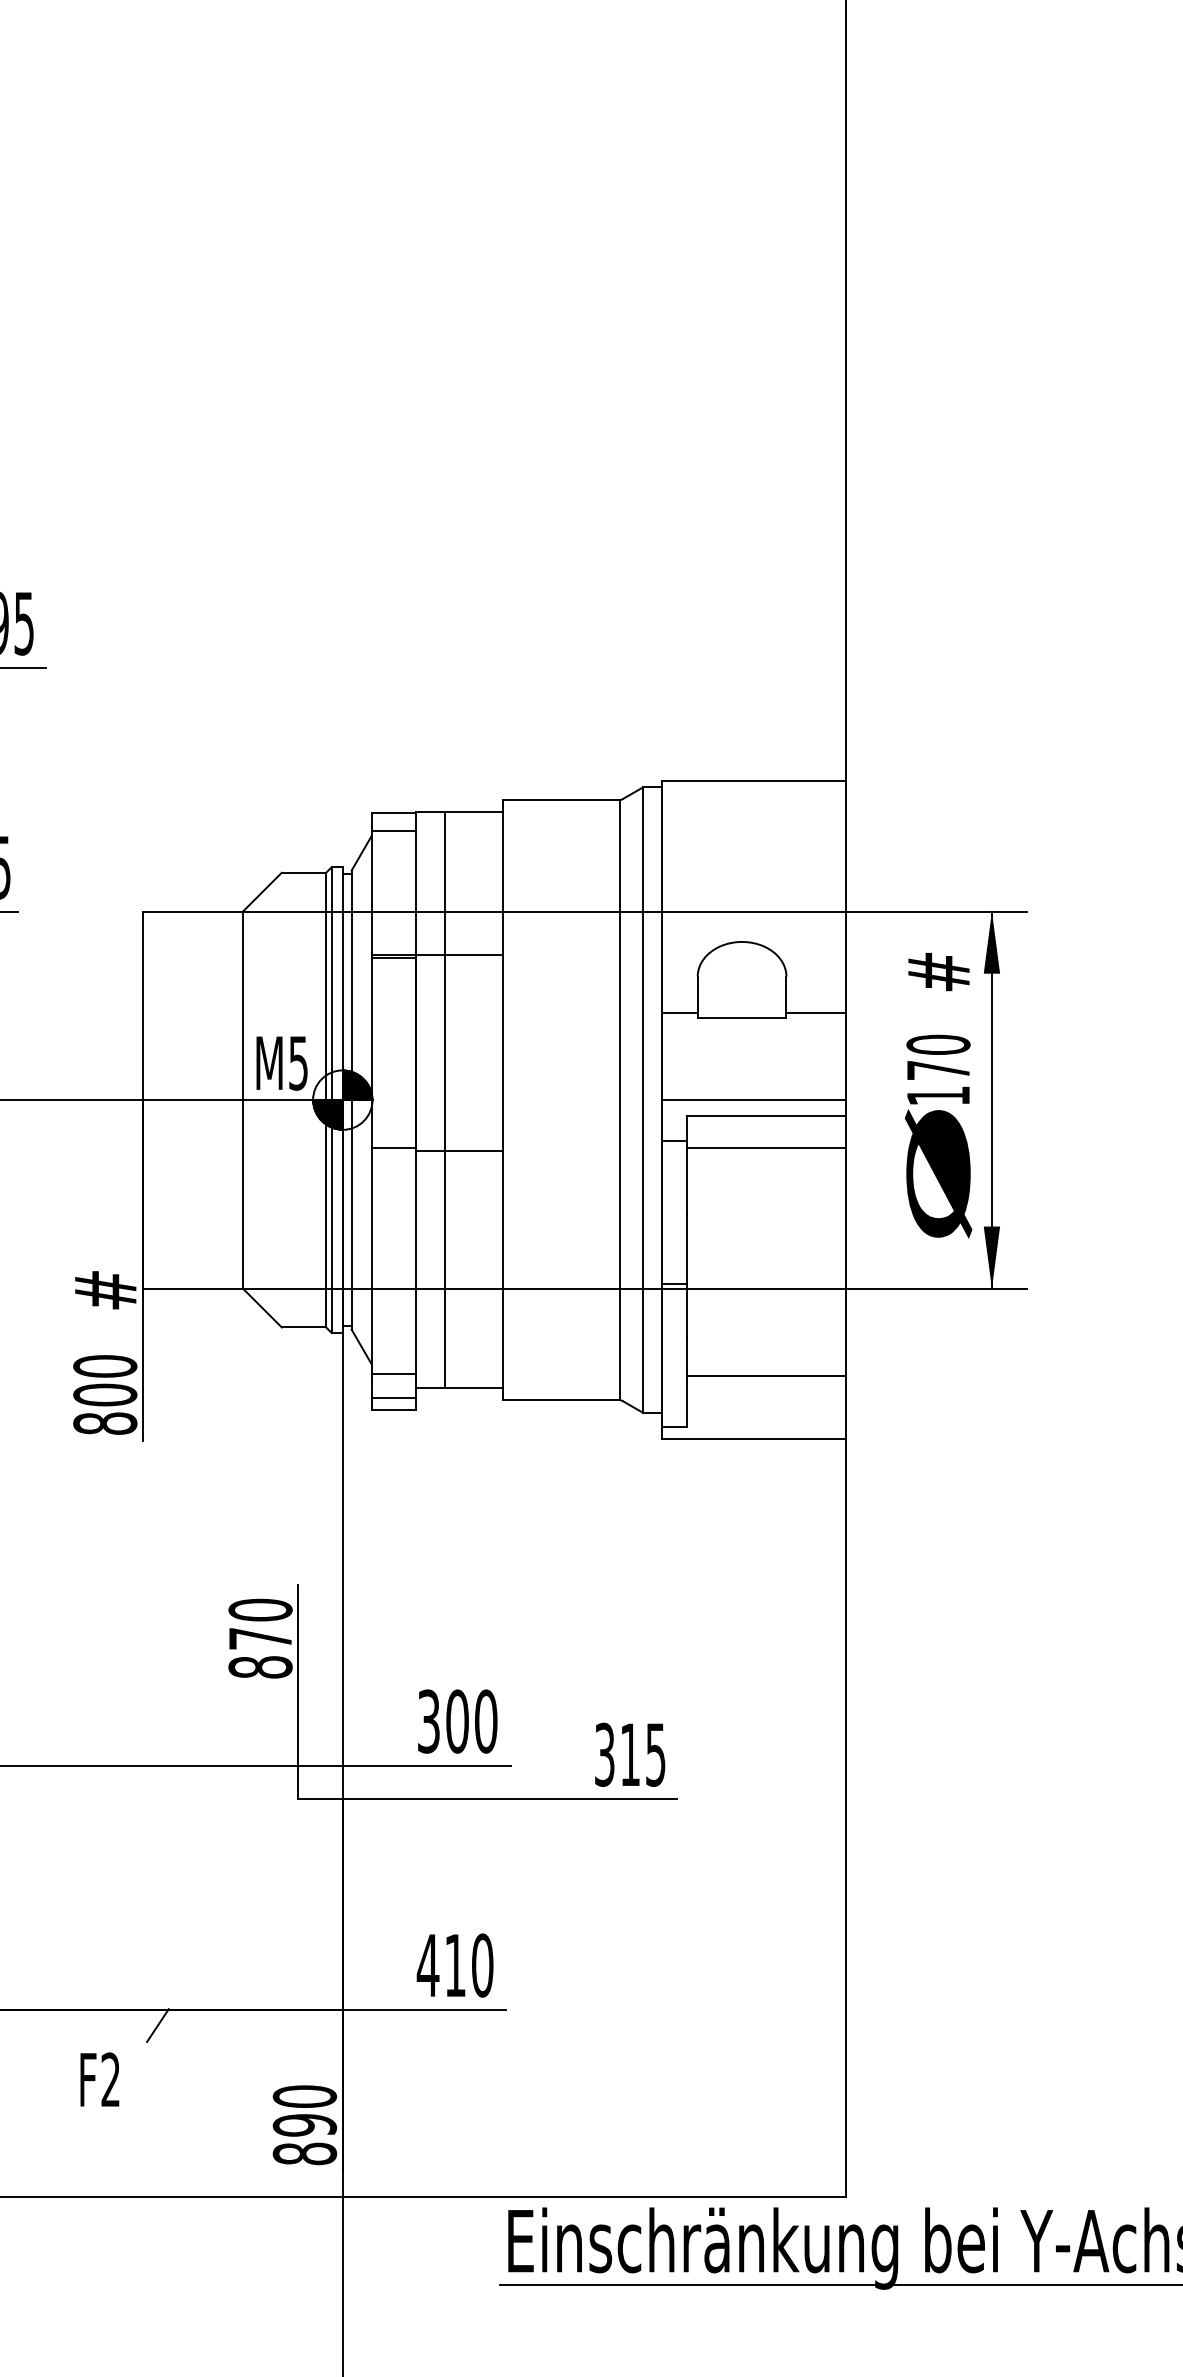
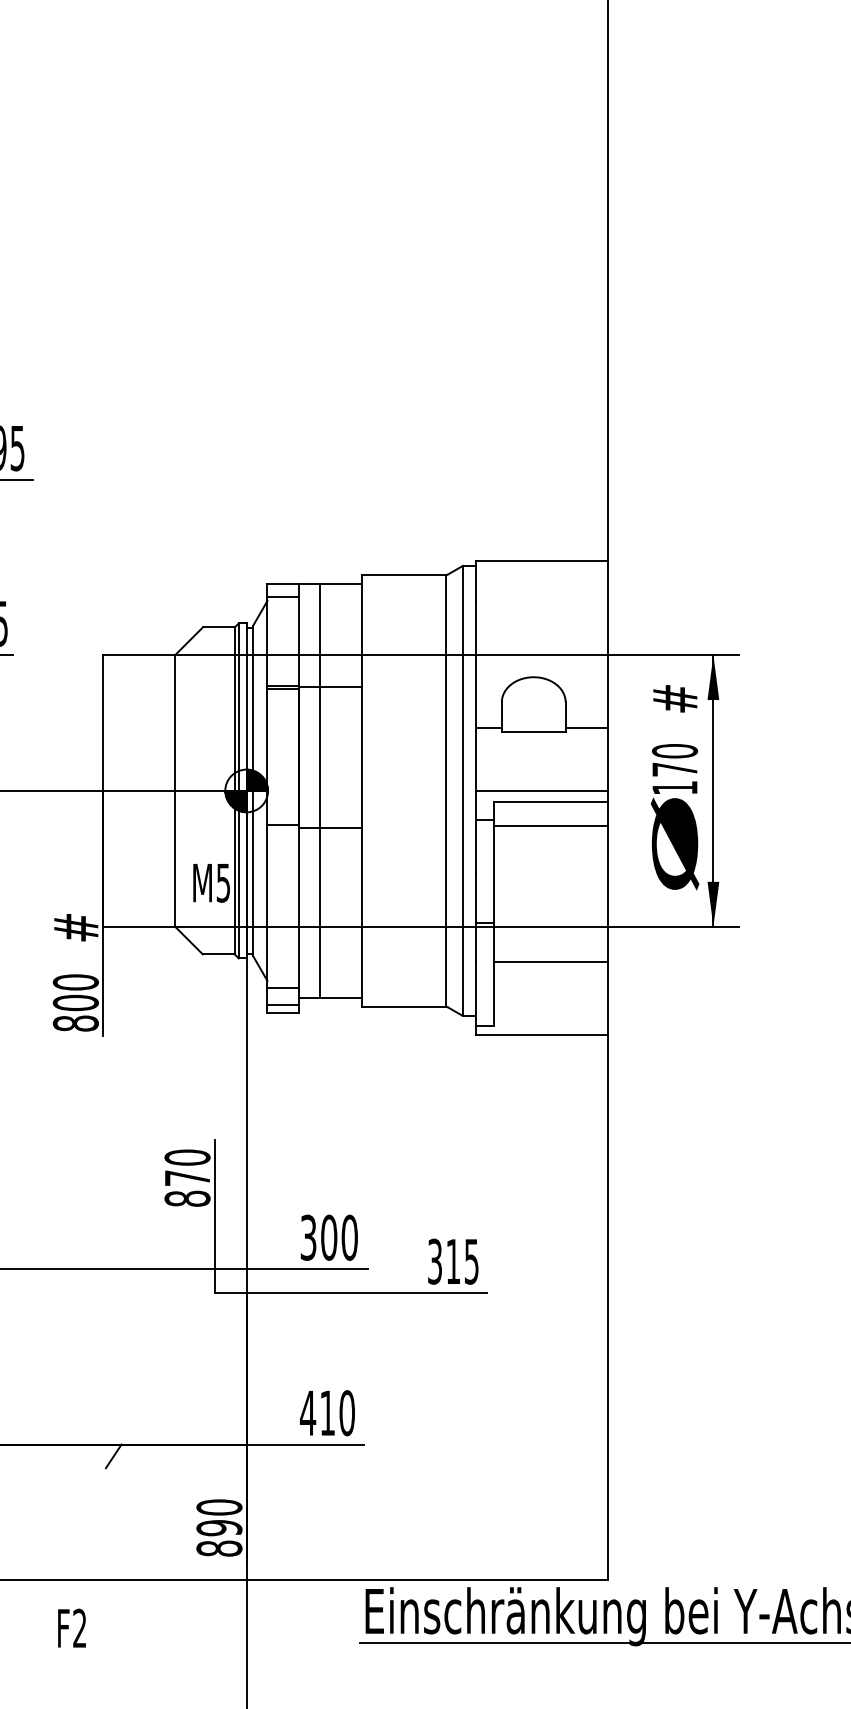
text: (281, 1063) -> (211, 883), moved
line: (765, 1376) -> (550, 962), moved
text: (99, 2079) -> (71, 1628), moved

